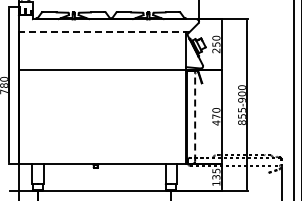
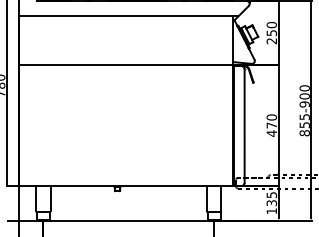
line: (104, 31) -> (128, 16), dashed -> solid
line: (195, 116) -> (245, 125), dashed -> solid

